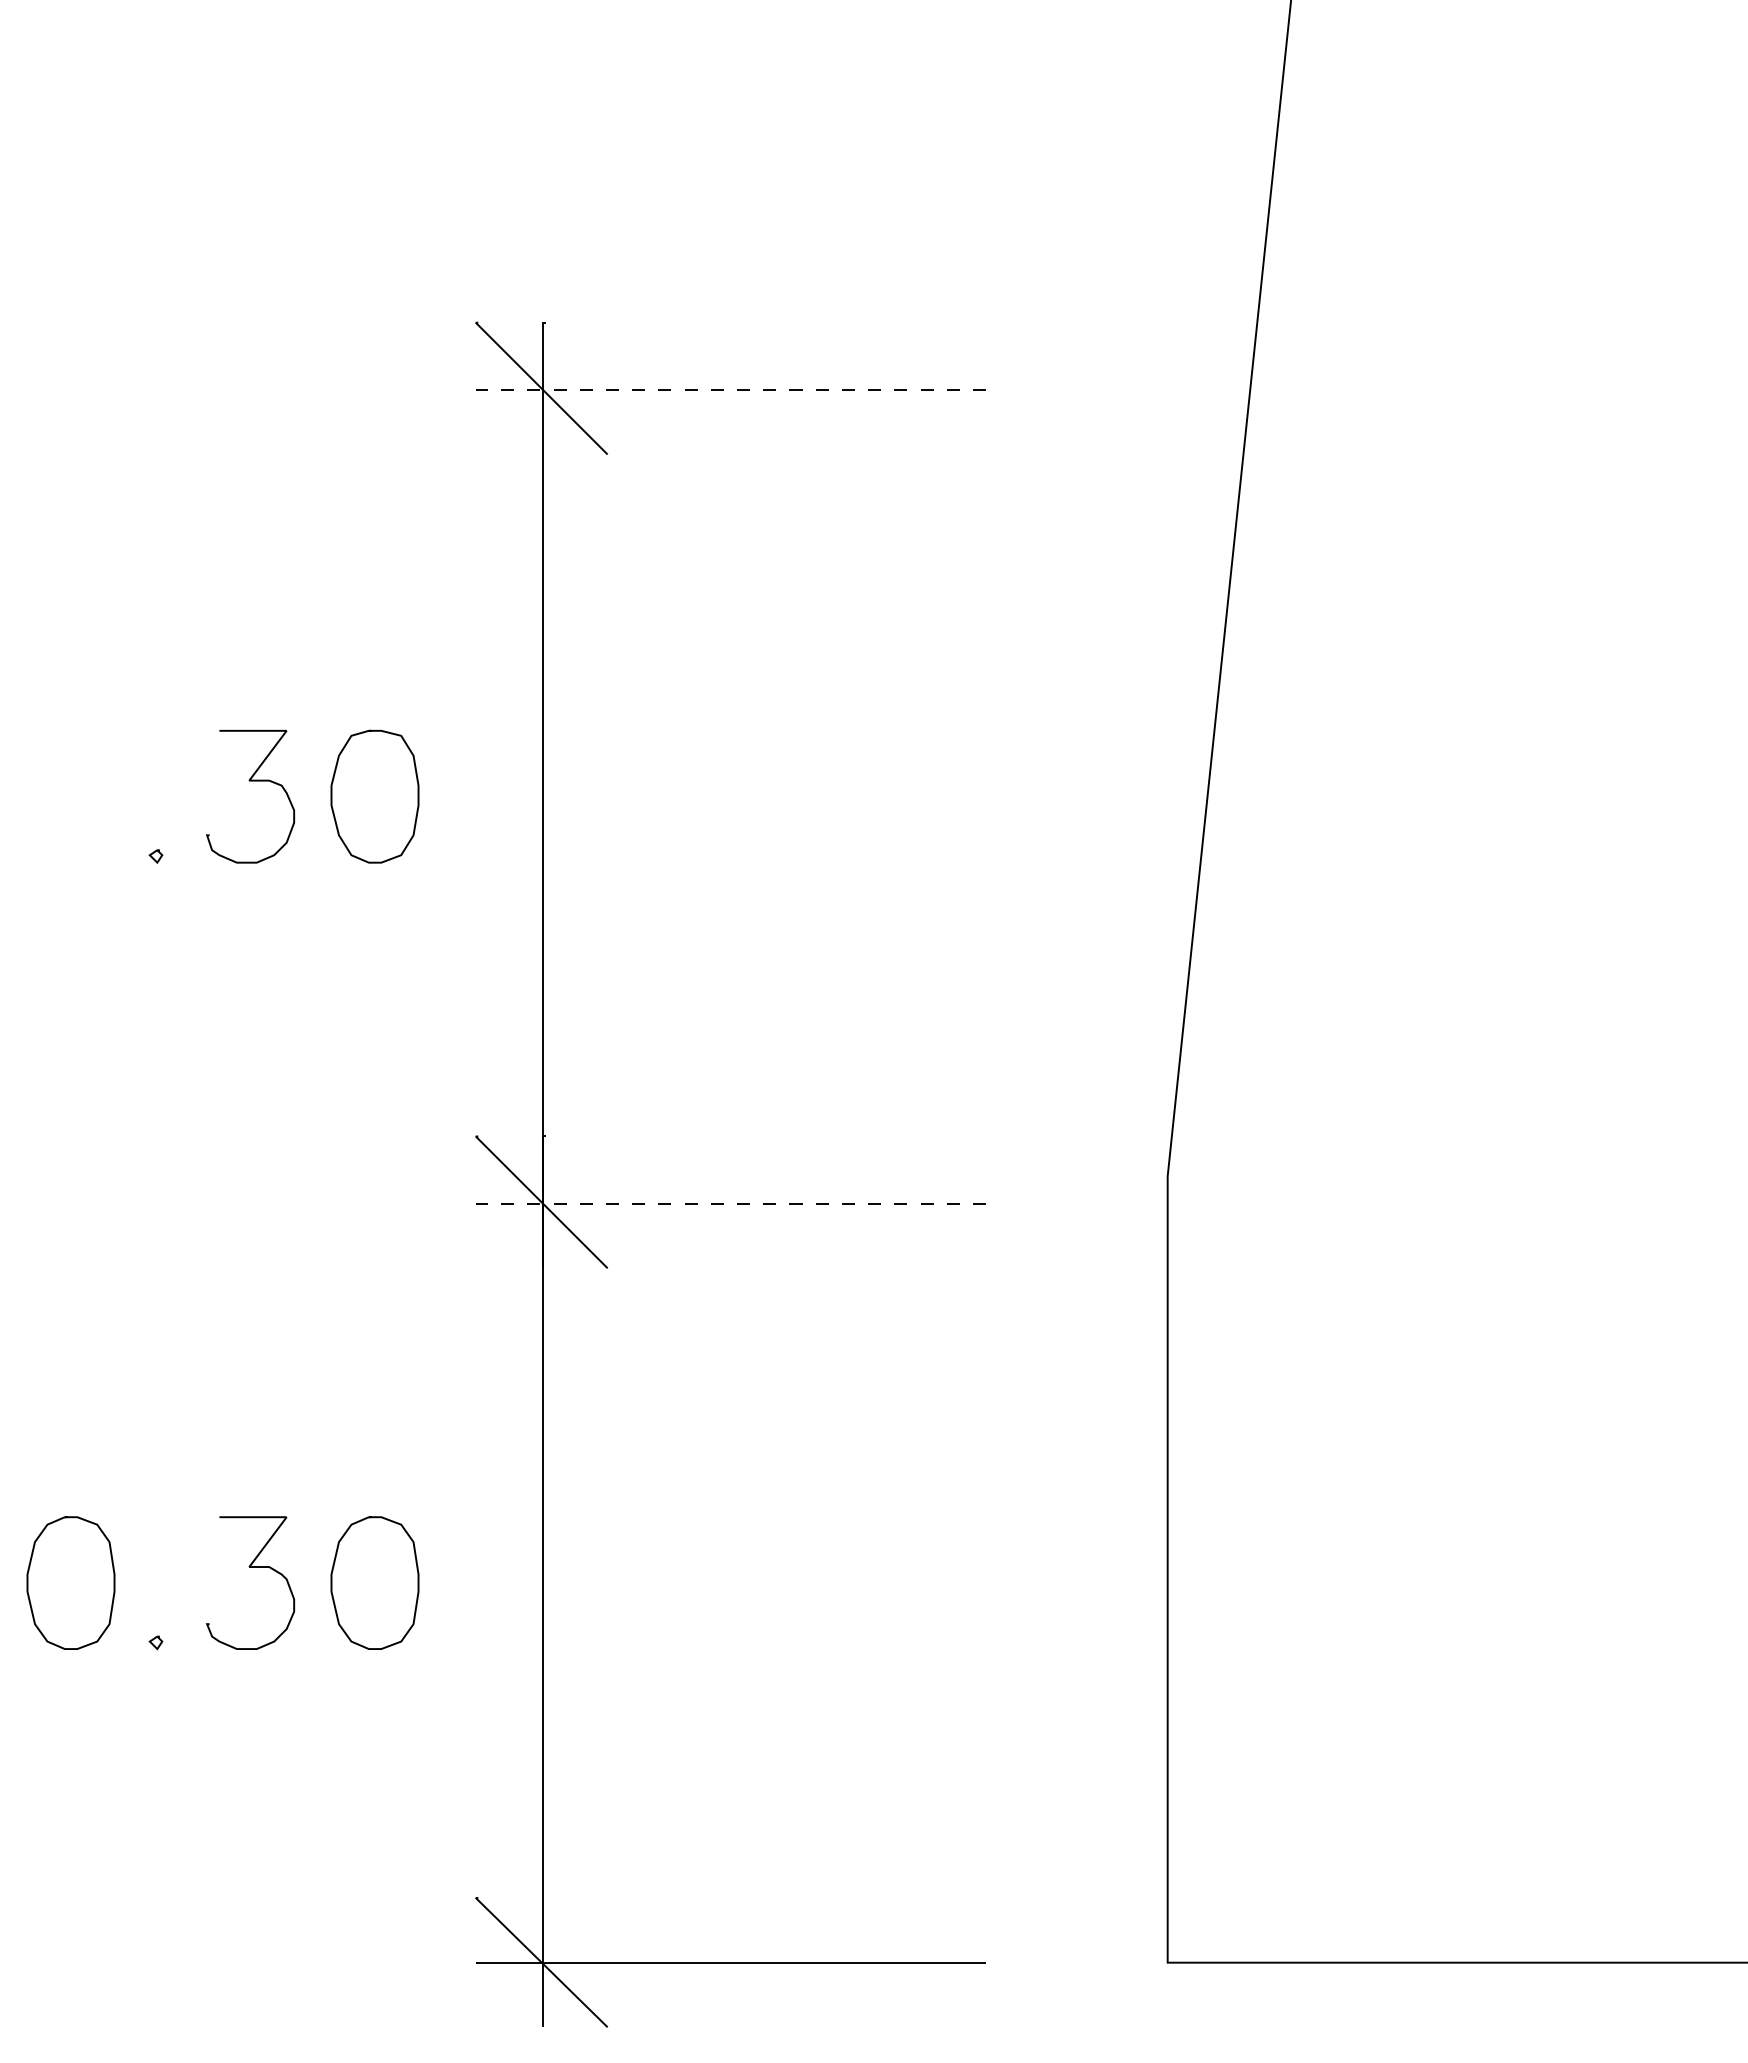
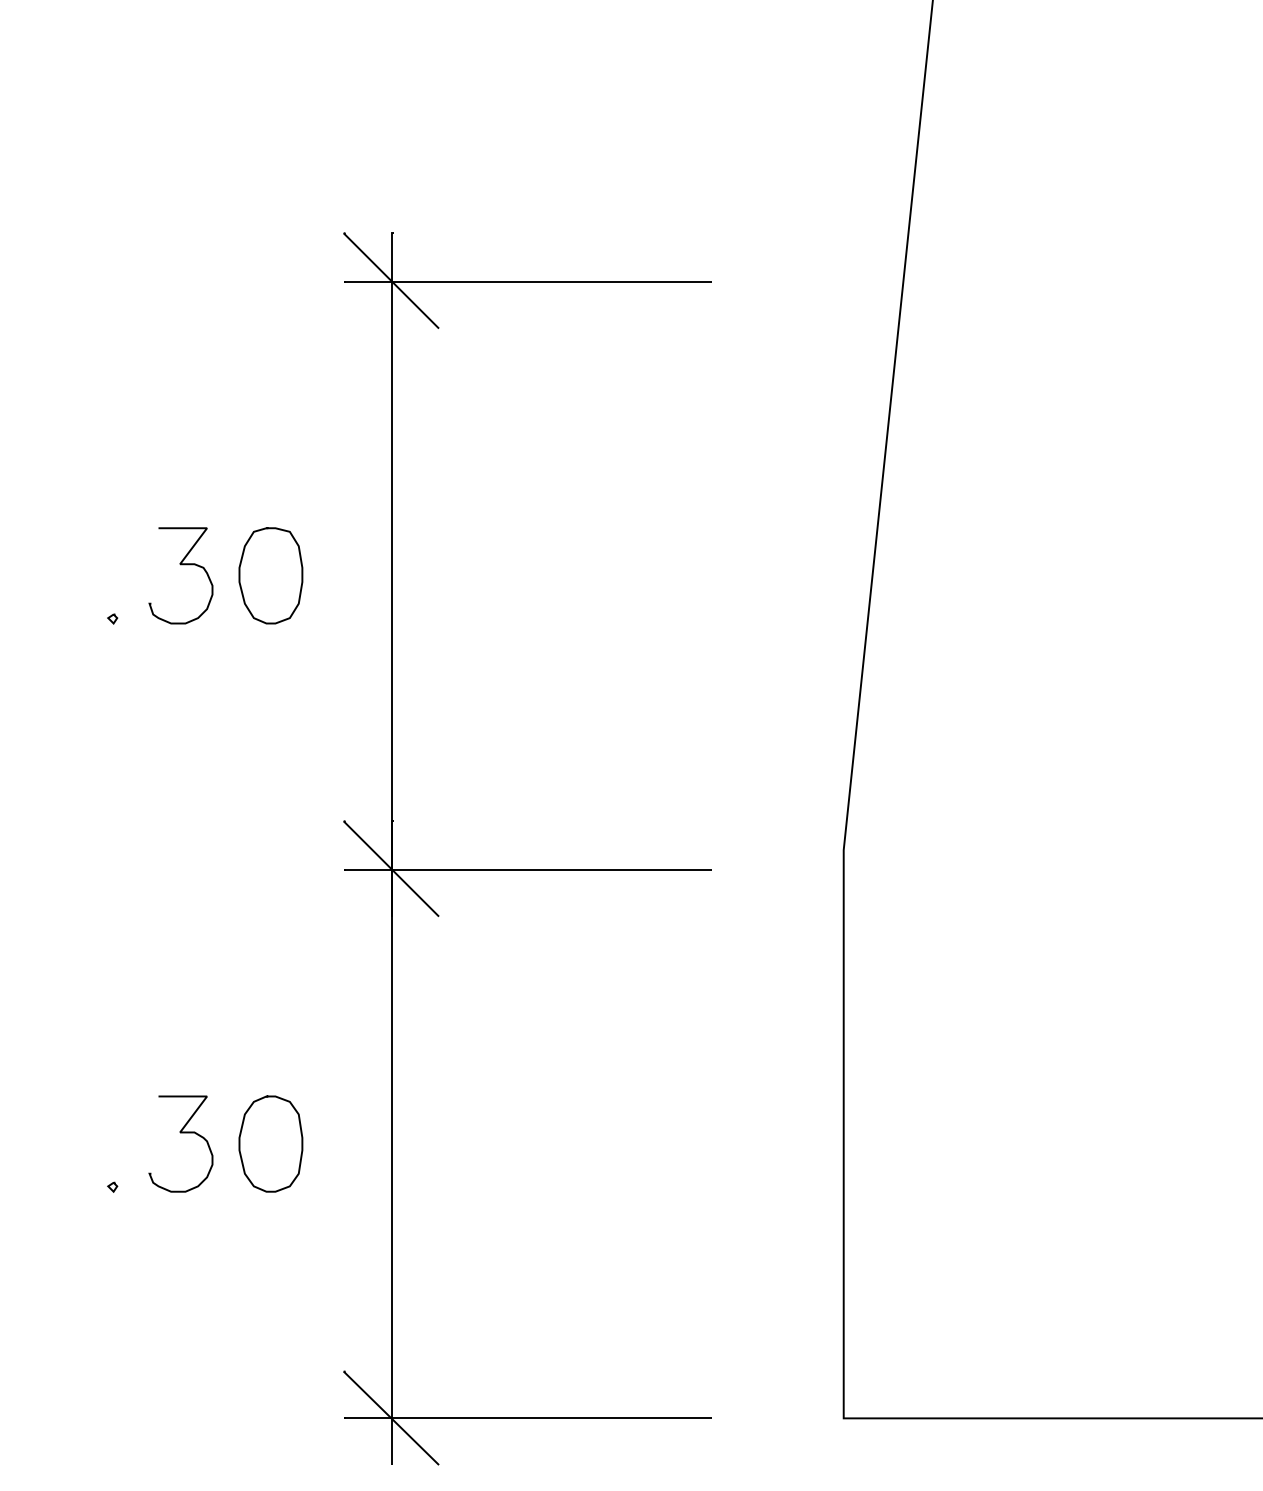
line: (728, 389) -> (526, 281), dashed -> solid
line: (728, 1203) -> (526, 869), dashed -> solid
curve: (28, 1582) -> (20, 1143), removed

